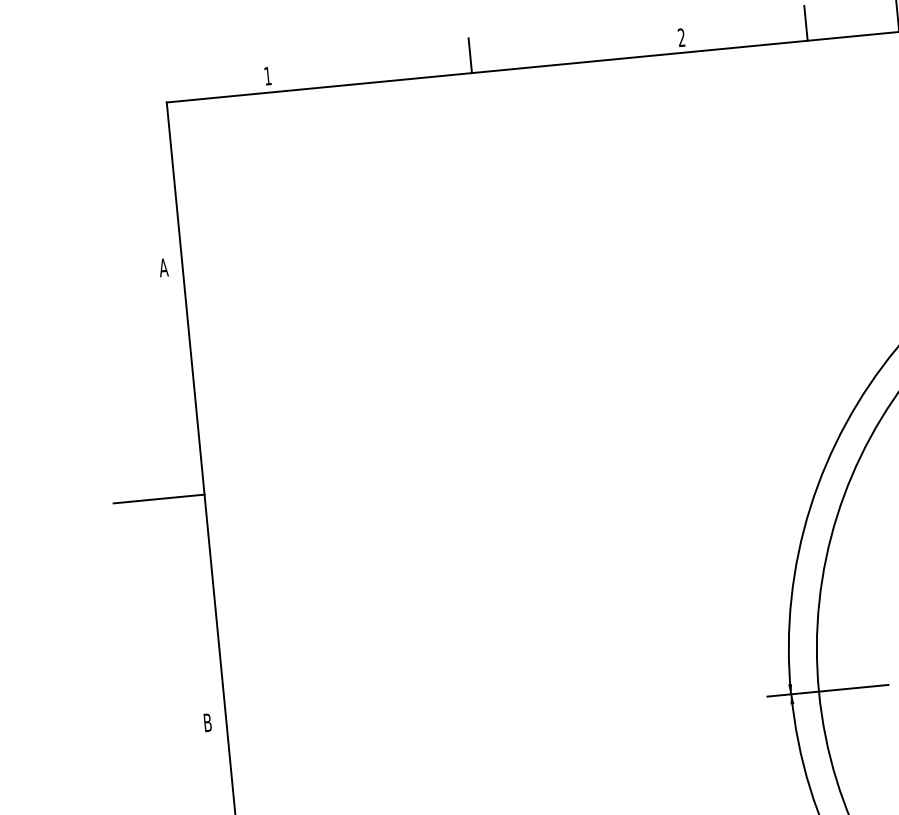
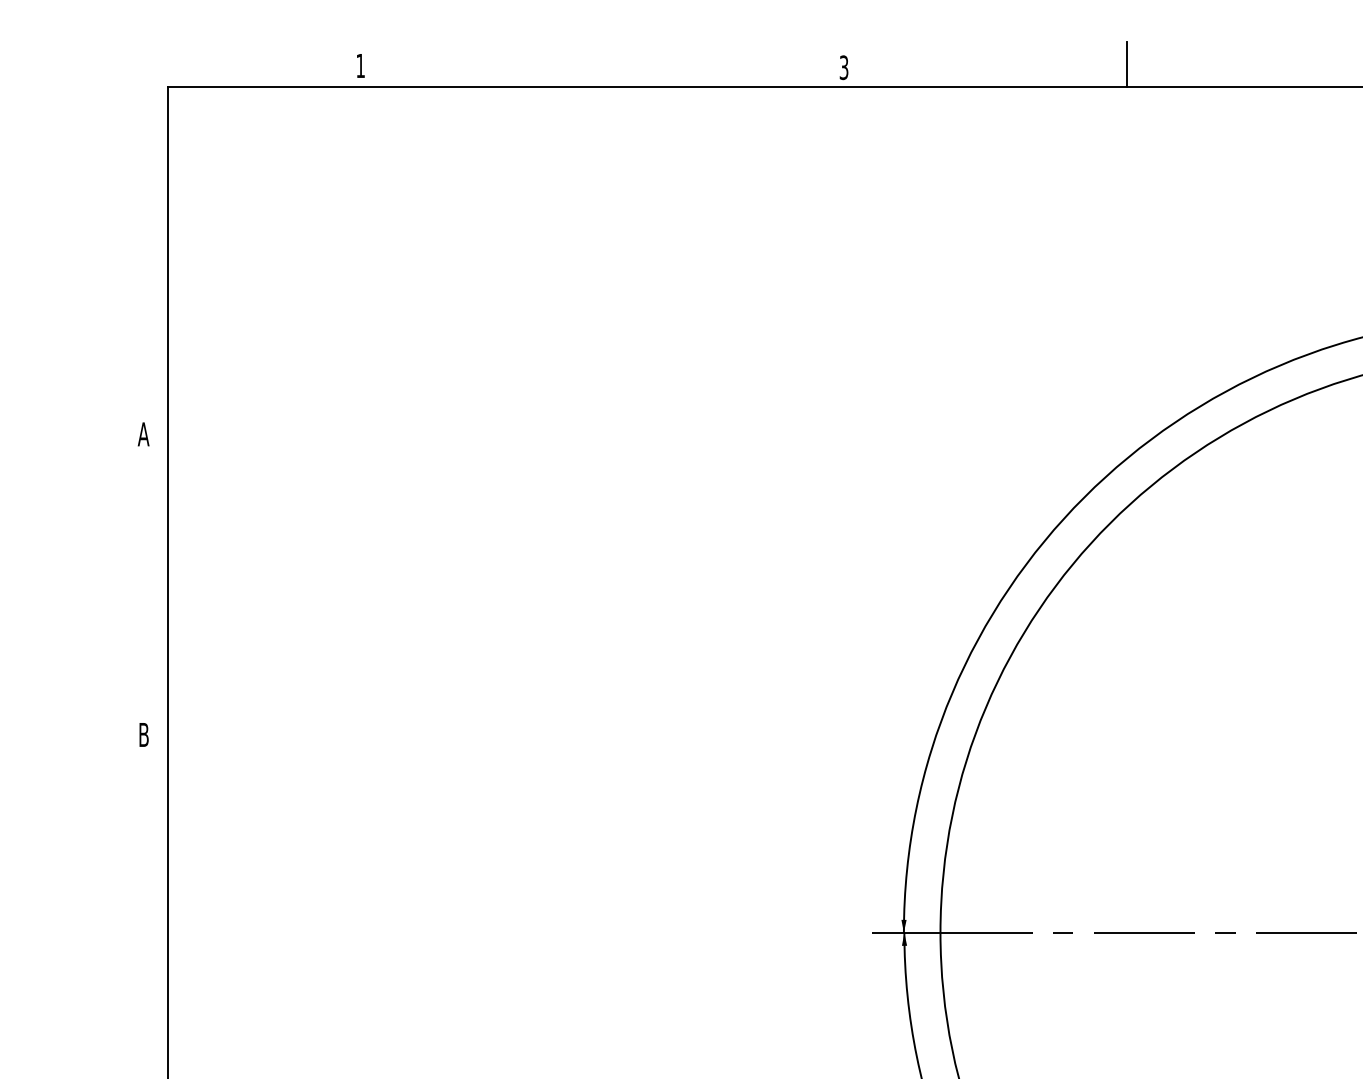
line: (806, 23) -> (1007, 64), removed
text: (681, 37) -> (843, 67), 2 -> 3
line: (470, 55) -> (567, 64), removed
text: (267, 75) -> (360, 65), moved
text: (163, 267) -> (143, 434), moved
line: (158, 498) -> (108, 600), removed
text: (207, 722) -> (143, 734), moved

